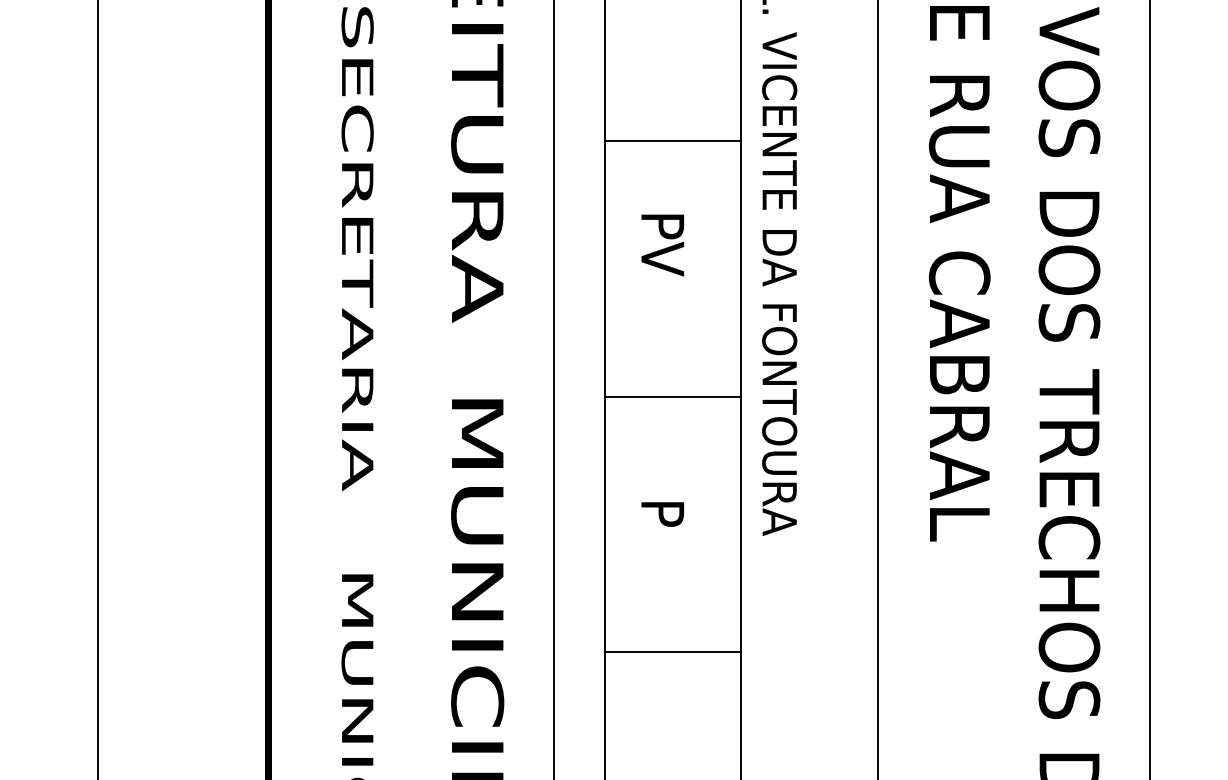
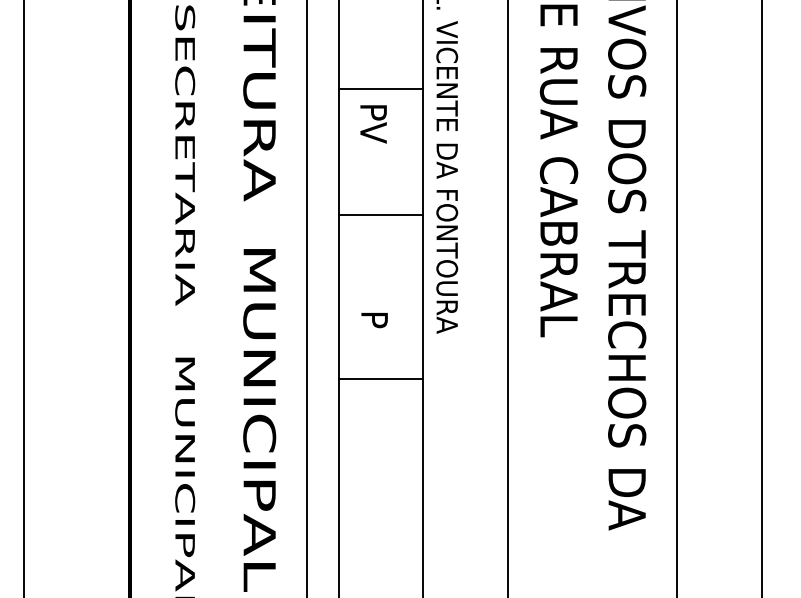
text: (662, 245) -> (373, 124), moved
line: (672, 396) -> (380, 215), moved
line: (672, 652) -> (380, 379), moved

